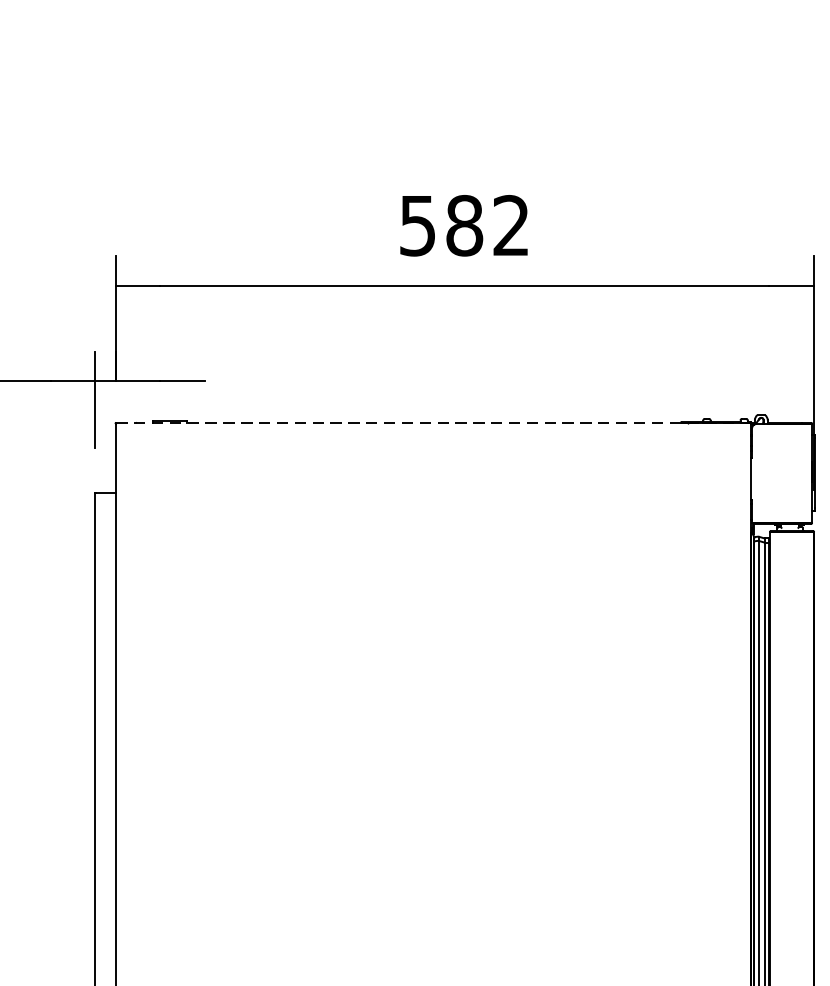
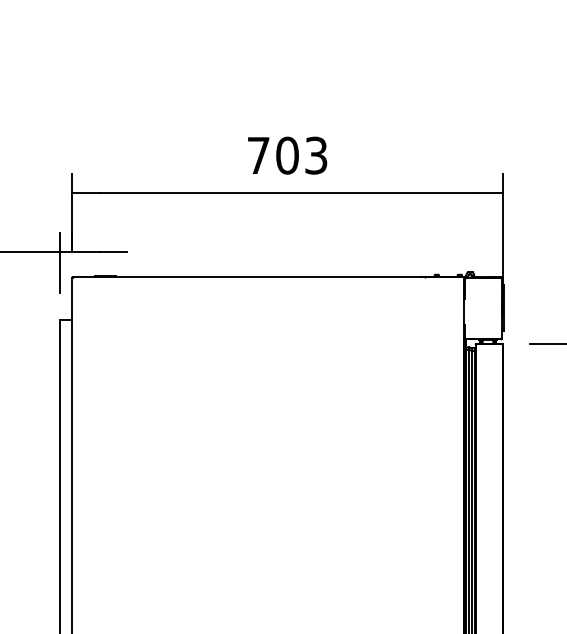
text: (464, 225) -> (287, 155), 582 -> 703
line: (433, 423) -> (268, 277), dashed -> solid

